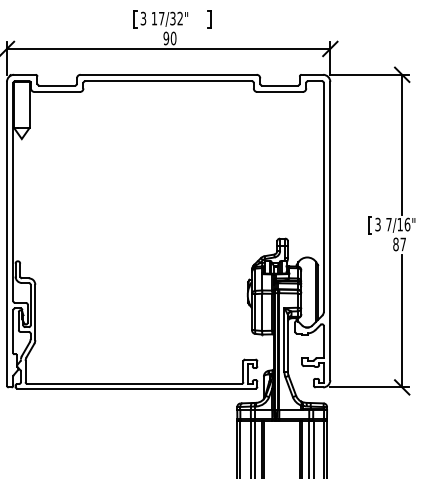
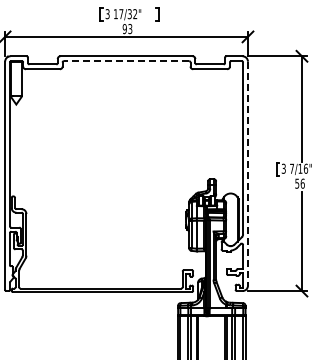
text: (173, 39) -> (130, 29), 90 -> 93
line: (168, 81) -> (126, 61), solid -> dashed
line: (329, 230) -> (247, 173), solid -> dashed
text: (398, 244) -> (299, 183), 87 -> 56

